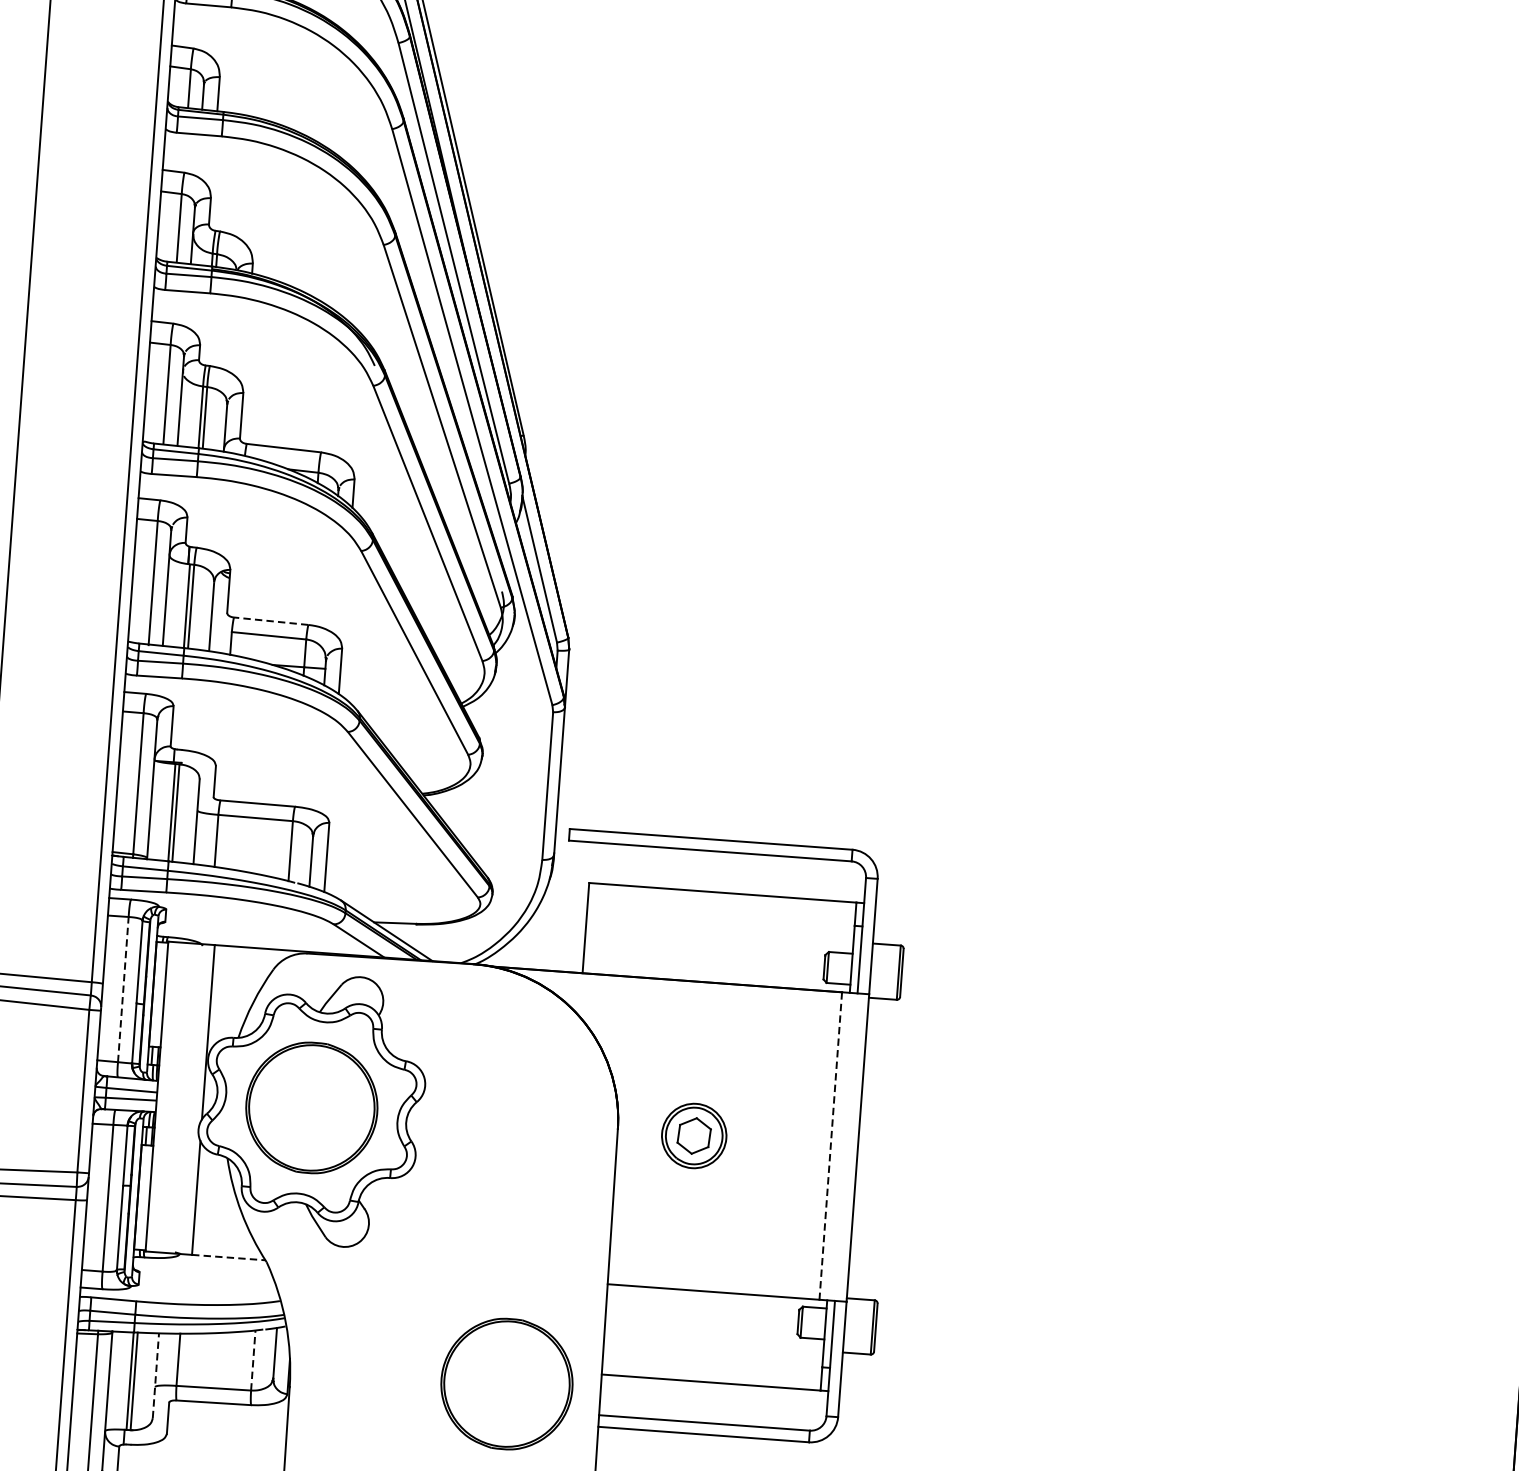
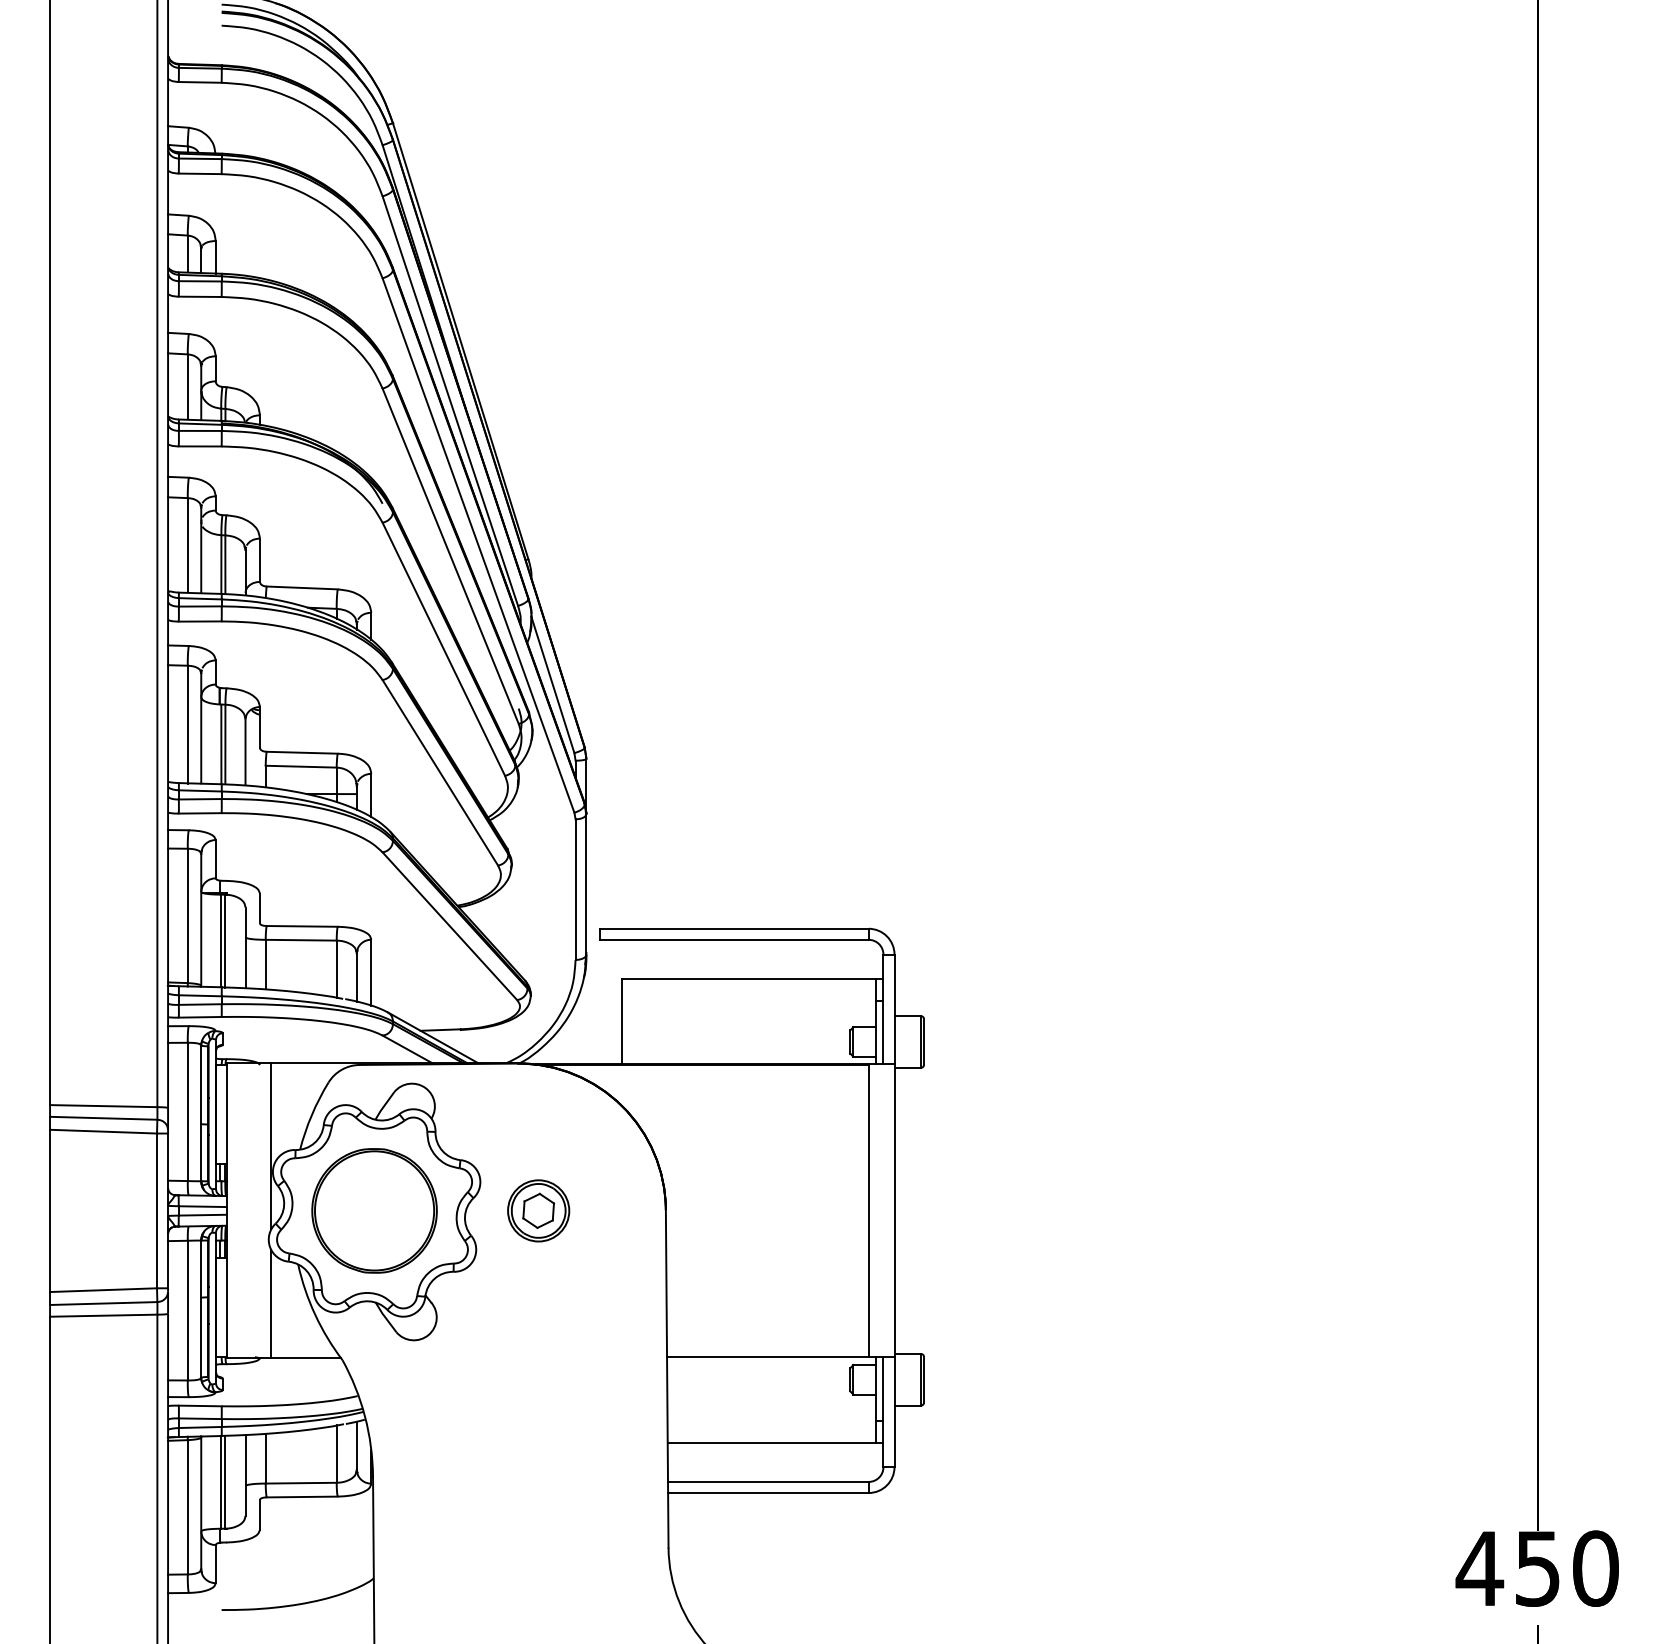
line: (270, 620) -> (301, 752), dashed -> solid
line: (123, 989) -> (187, 1111), dashed -> solid
part: (694, 1135) -> (538, 1210), moved
line: (830, 1146) -> (868, 1211), dashed -> solid
line: (228, 1257) -> (306, 1358), dashed -> solid
line: (253, 1360) -> (336, 1454), dashed -> solid
line: (155, 1374) -> (245, 1474), dashed -> solid
part: (506, 1383) -> (578, 1458), removed

